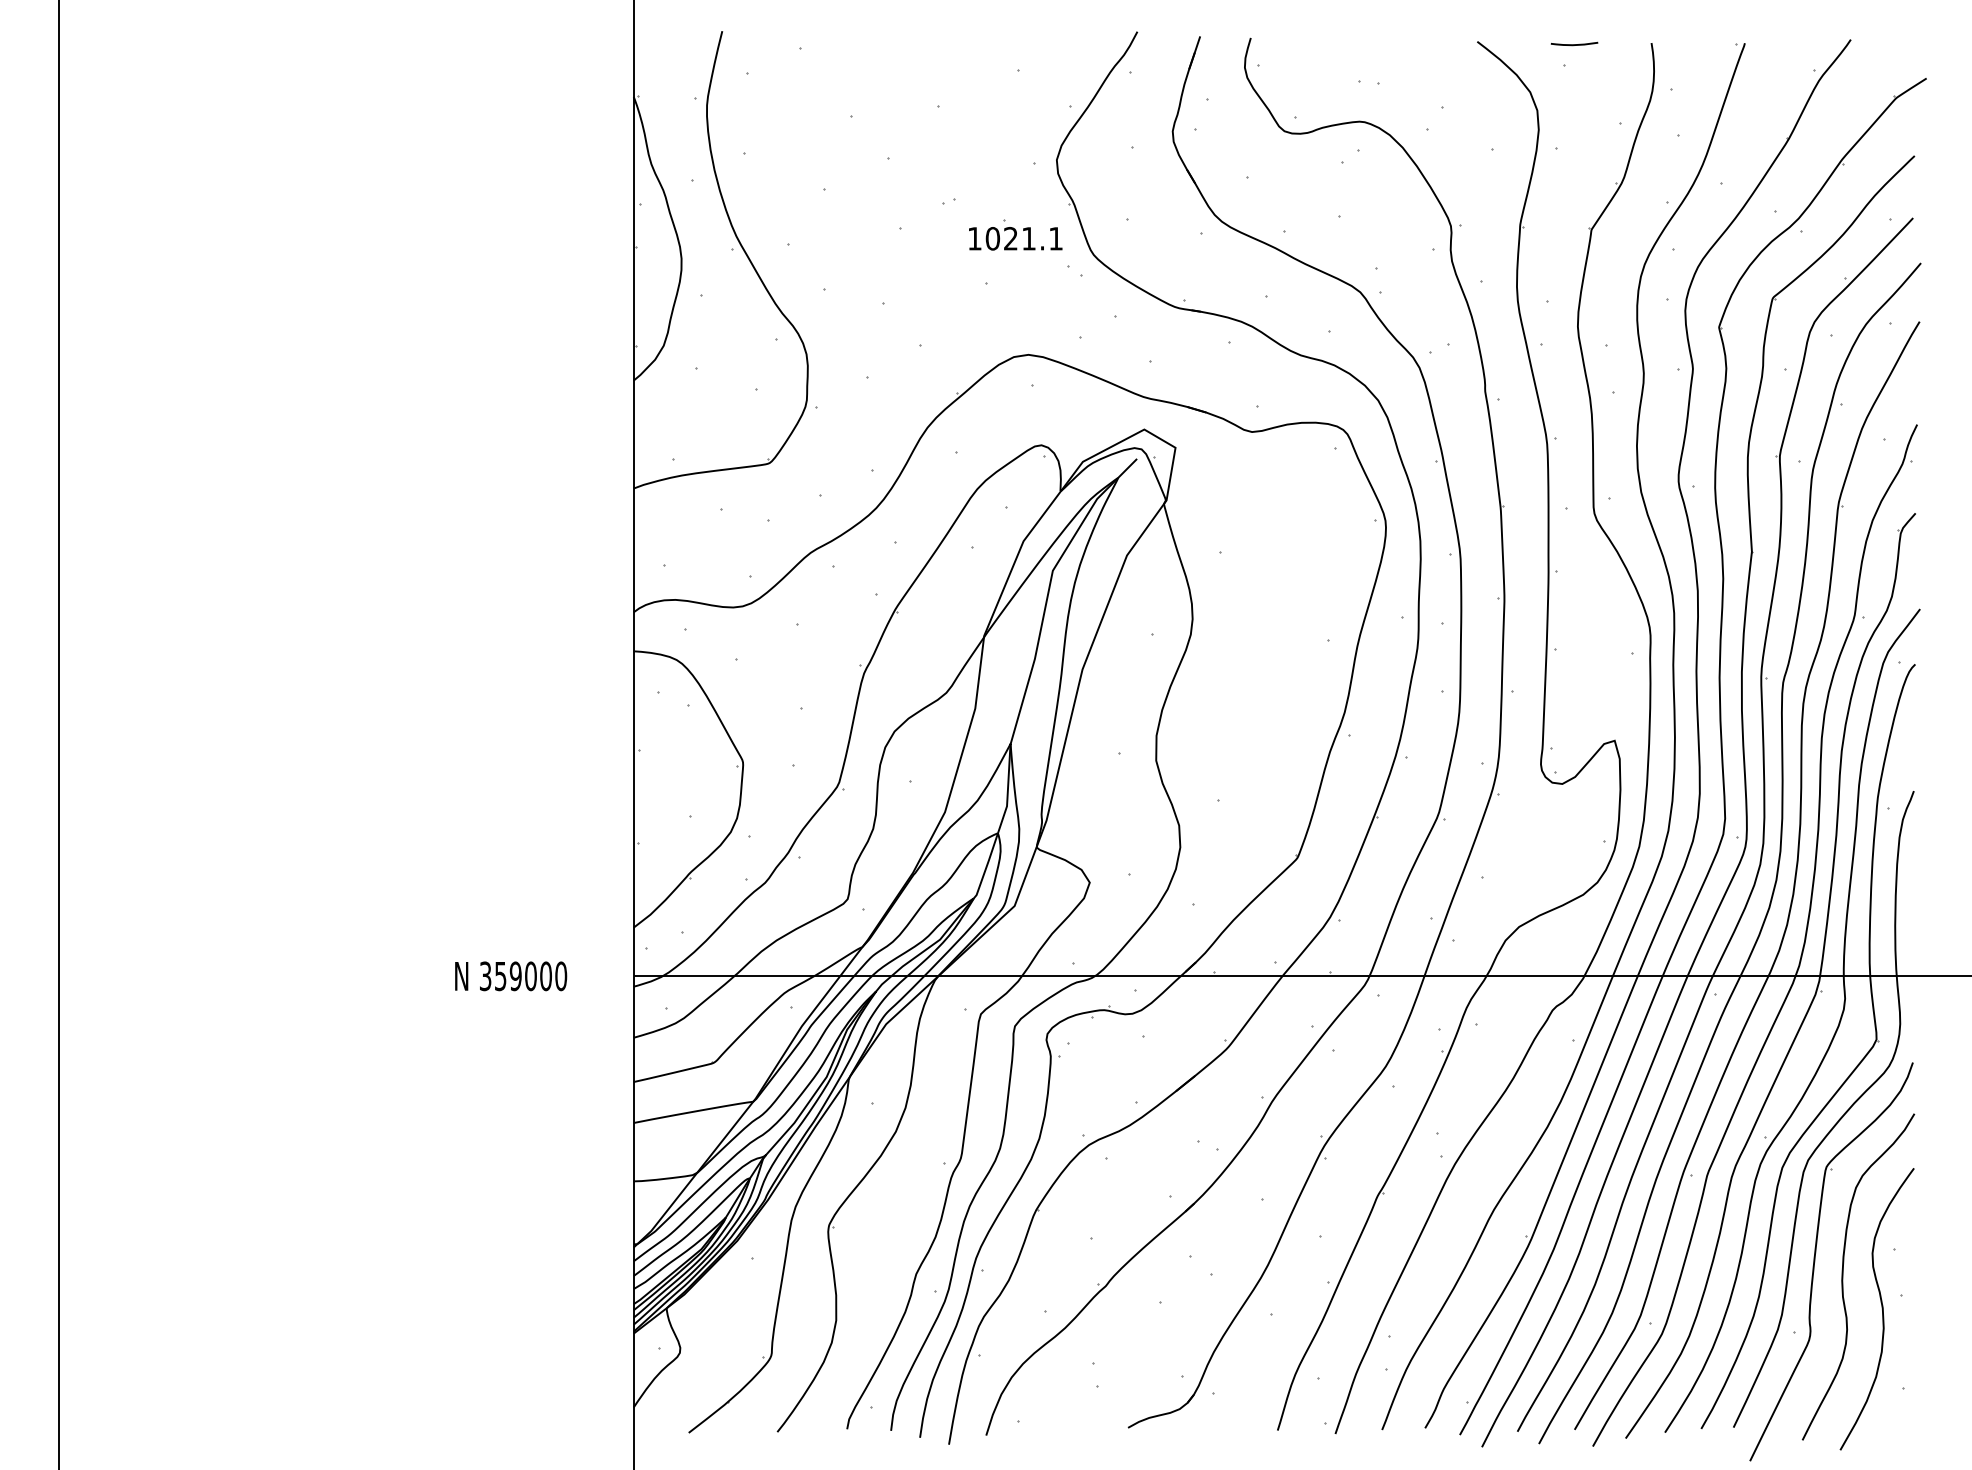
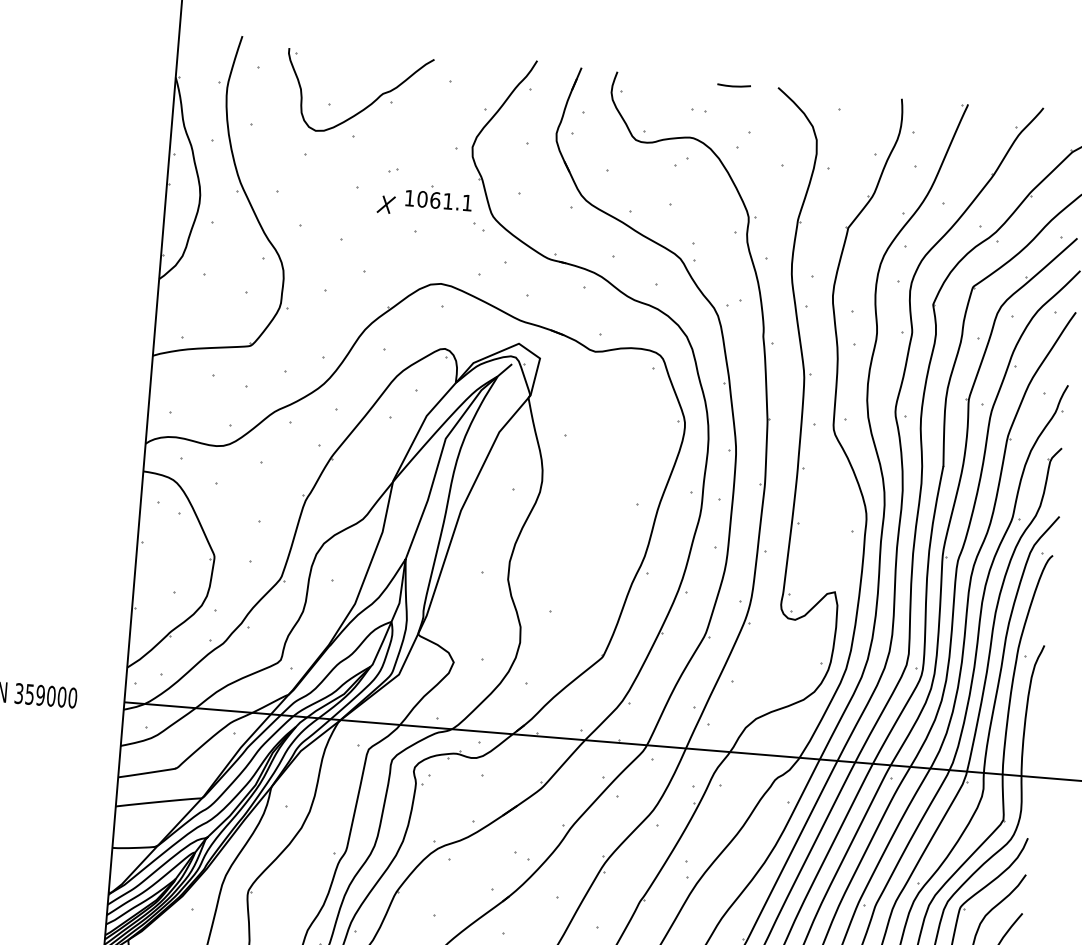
curve: (1574, 44) -> (734, 86), moved
curve: (906, 113) -> (368, 105), added
text: (1011, 238) -> (435, 200), 1021.1 -> 1061.1
part: (942, 250) -> (386, 204), added

